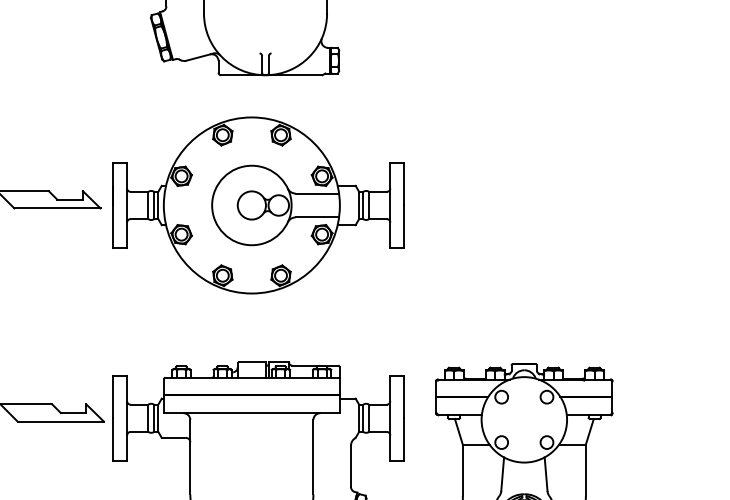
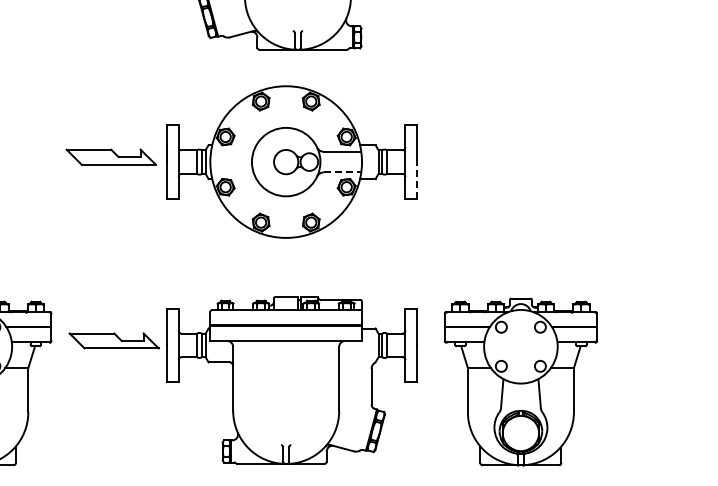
line: (317, 217) -> (342, 172), solid -> dashed
line: (404, 226) -> (417, 180), solid -> dashed

